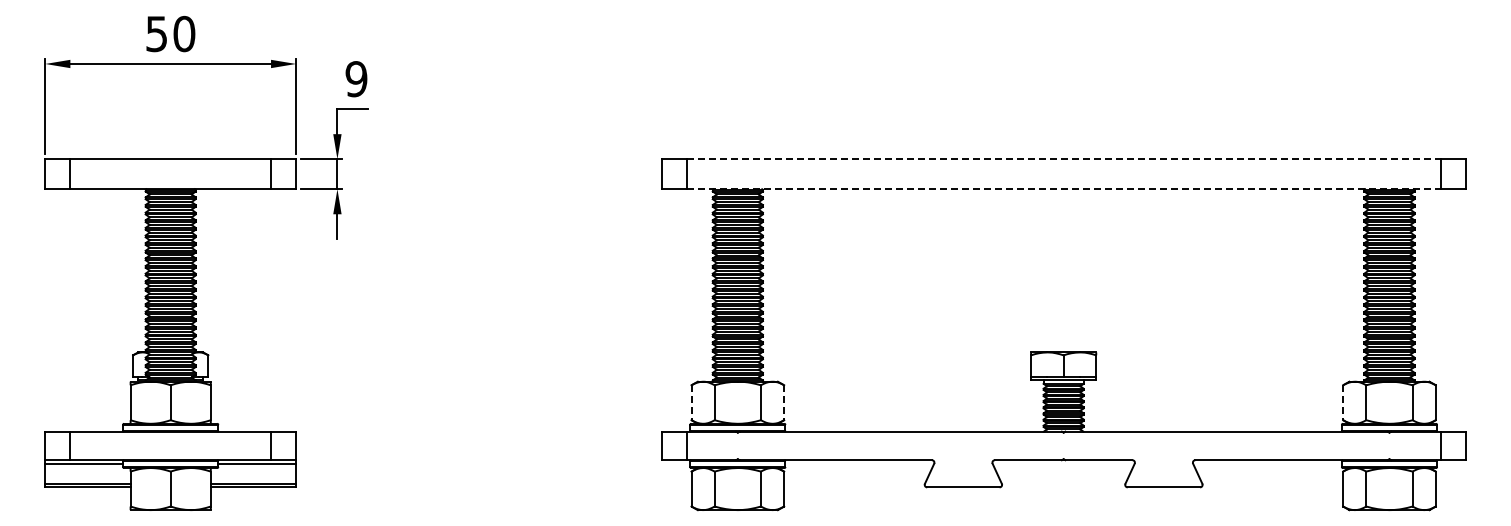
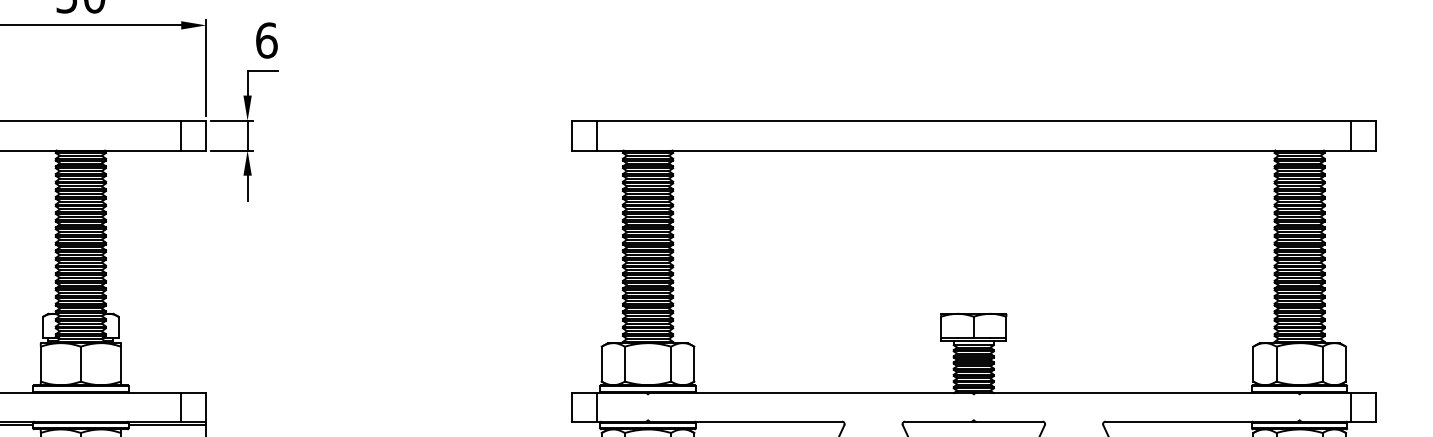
text: (356, 79) -> (266, 40), 9 -> 6
line: (1063, 159) -> (973, 120), dashed -> solid
line: (1063, 189) -> (973, 150), dashed -> solid
line: (691, 403) -> (601, 364), dashed -> solid
line: (784, 403) -> (694, 364), dashed -> solid
line: (1343, 403) -> (1253, 364), dashed -> solid

